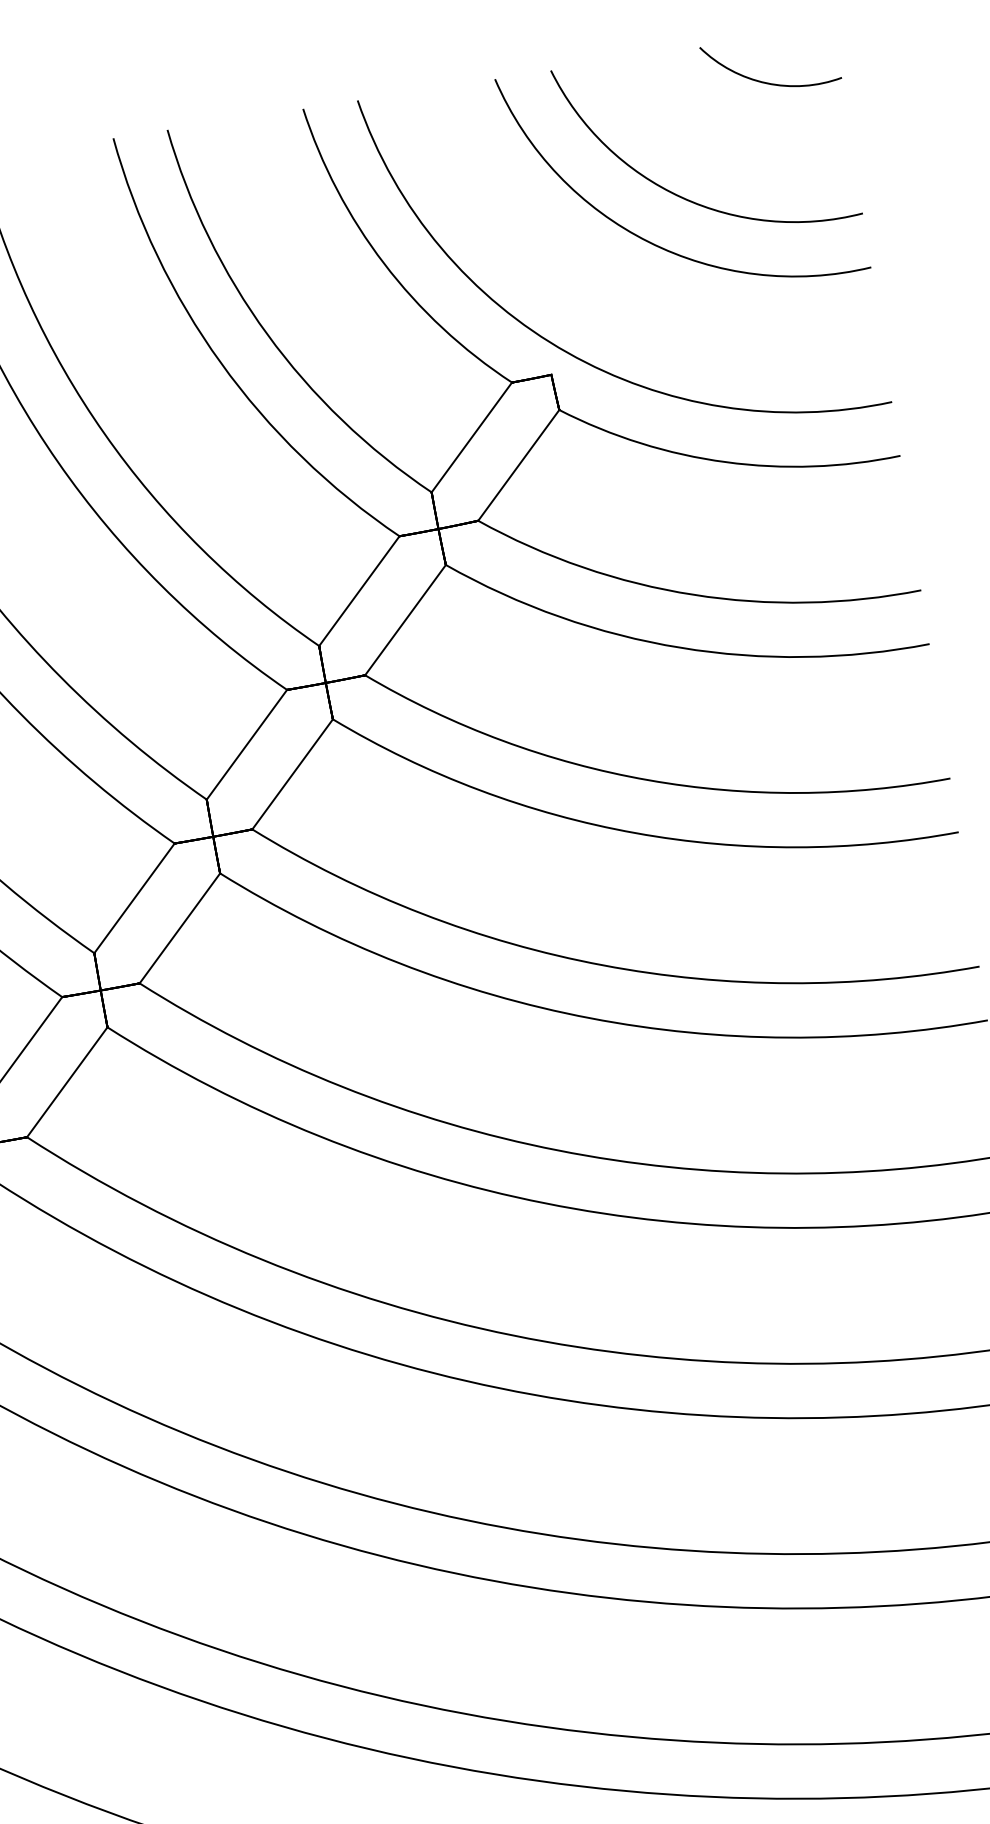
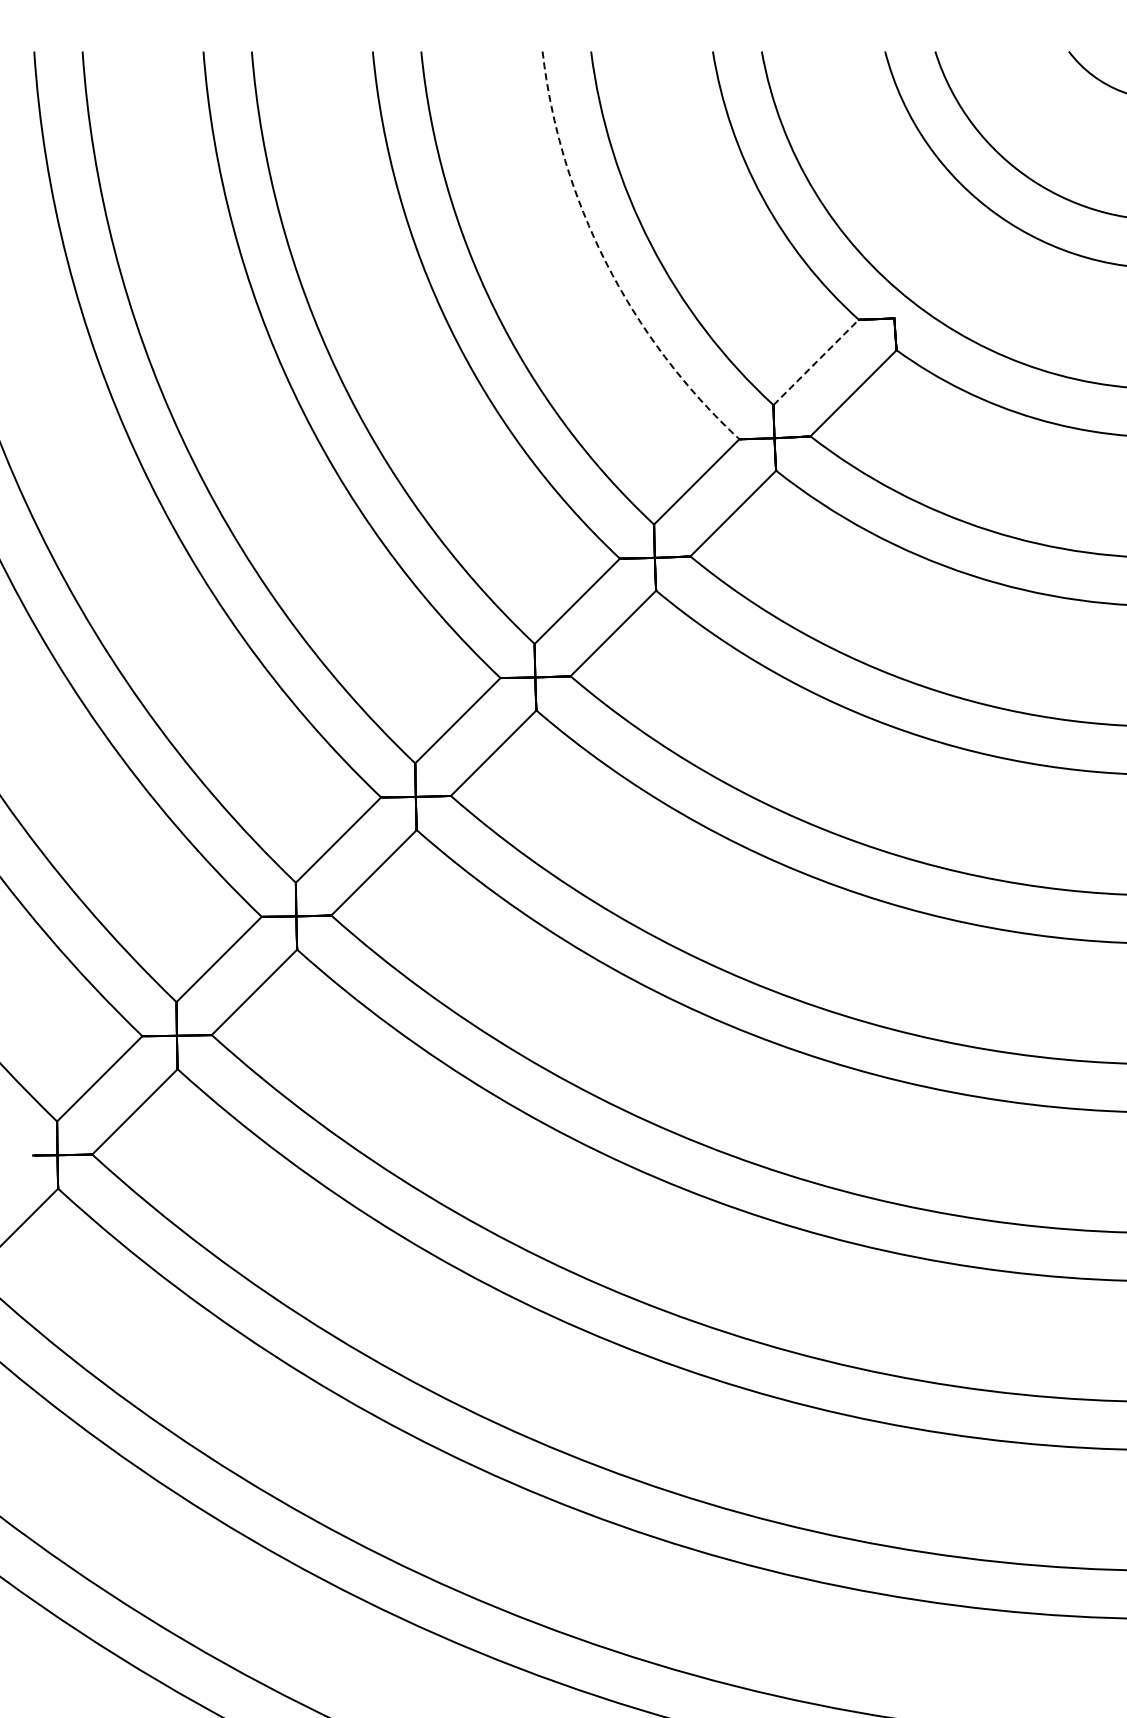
arc: (221, 363) -> (606, 263), solid -> dashed
line: (472, 437) -> (816, 362), solid -> dashed

